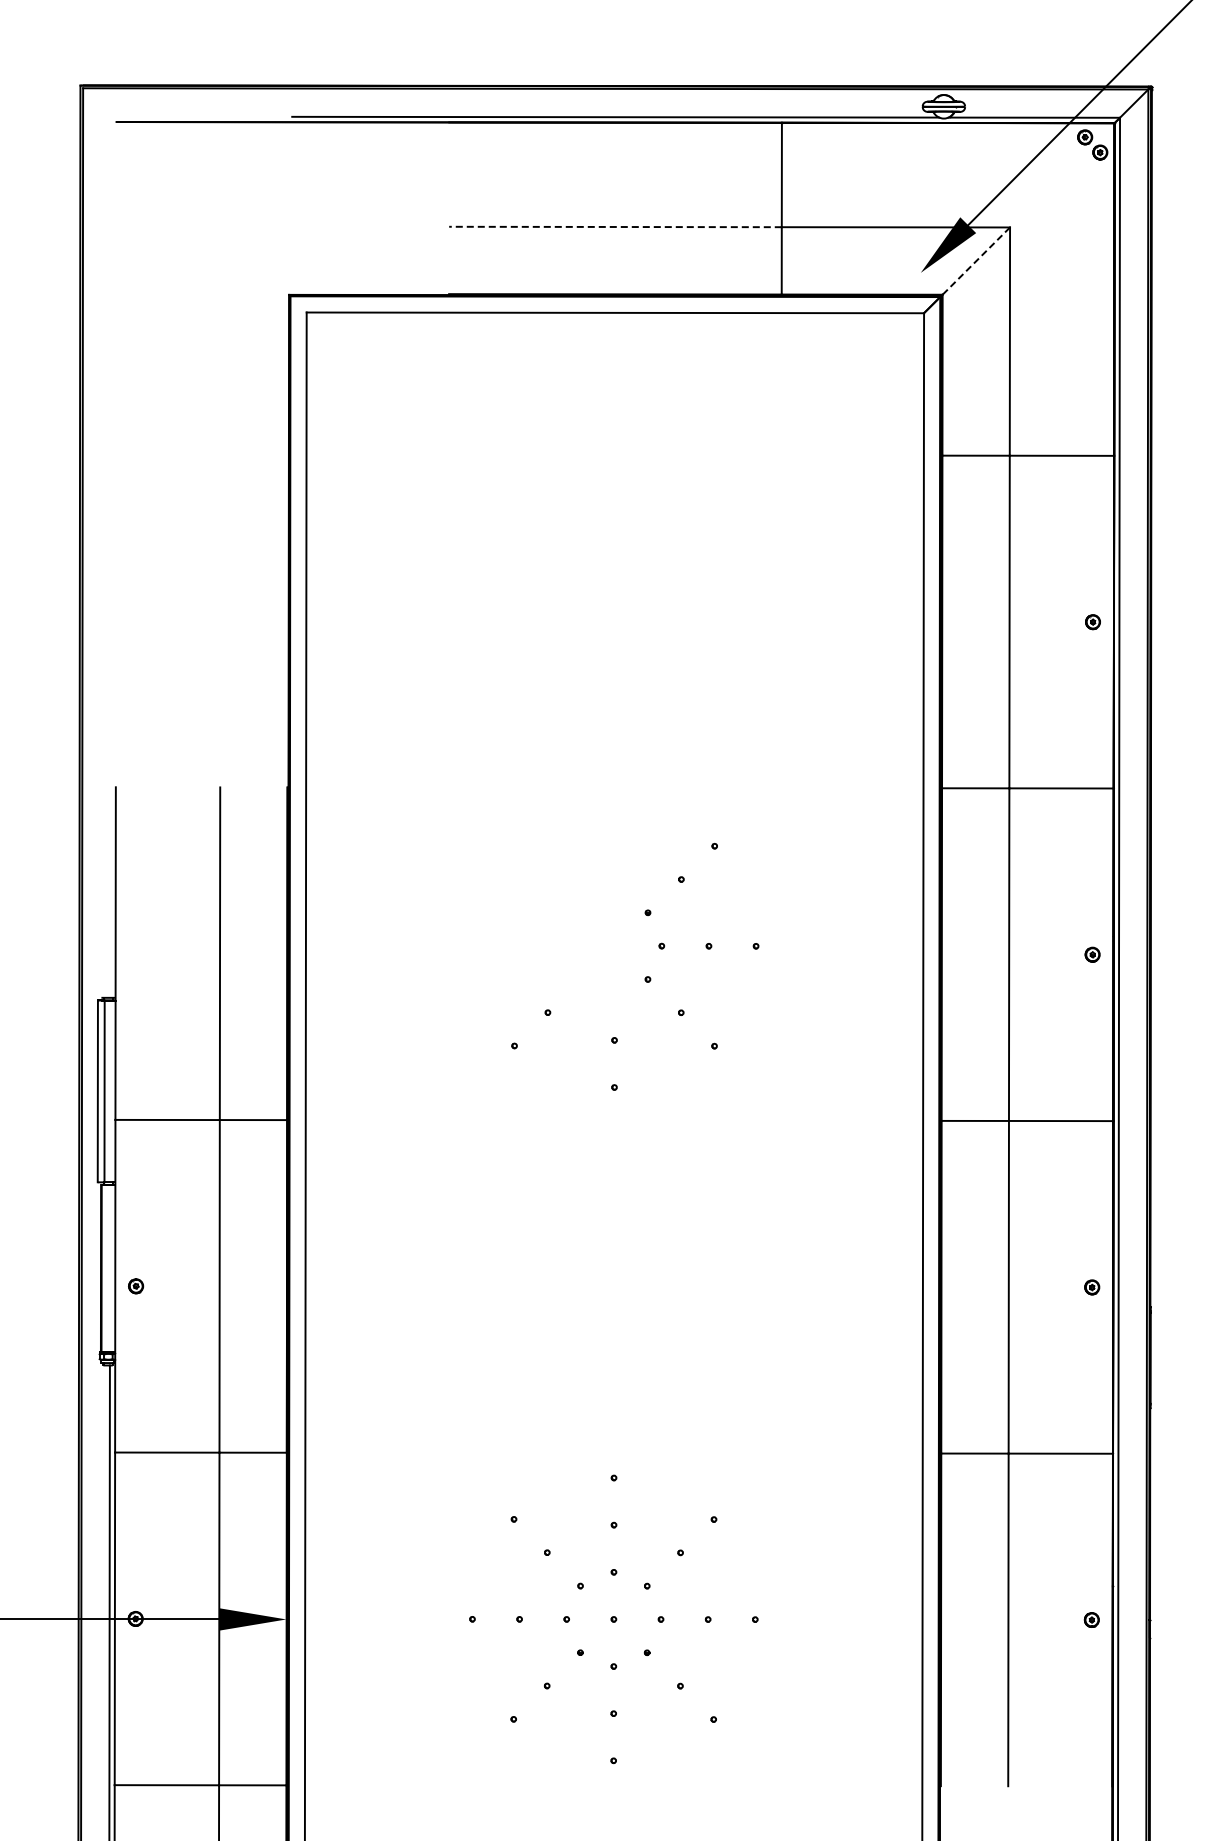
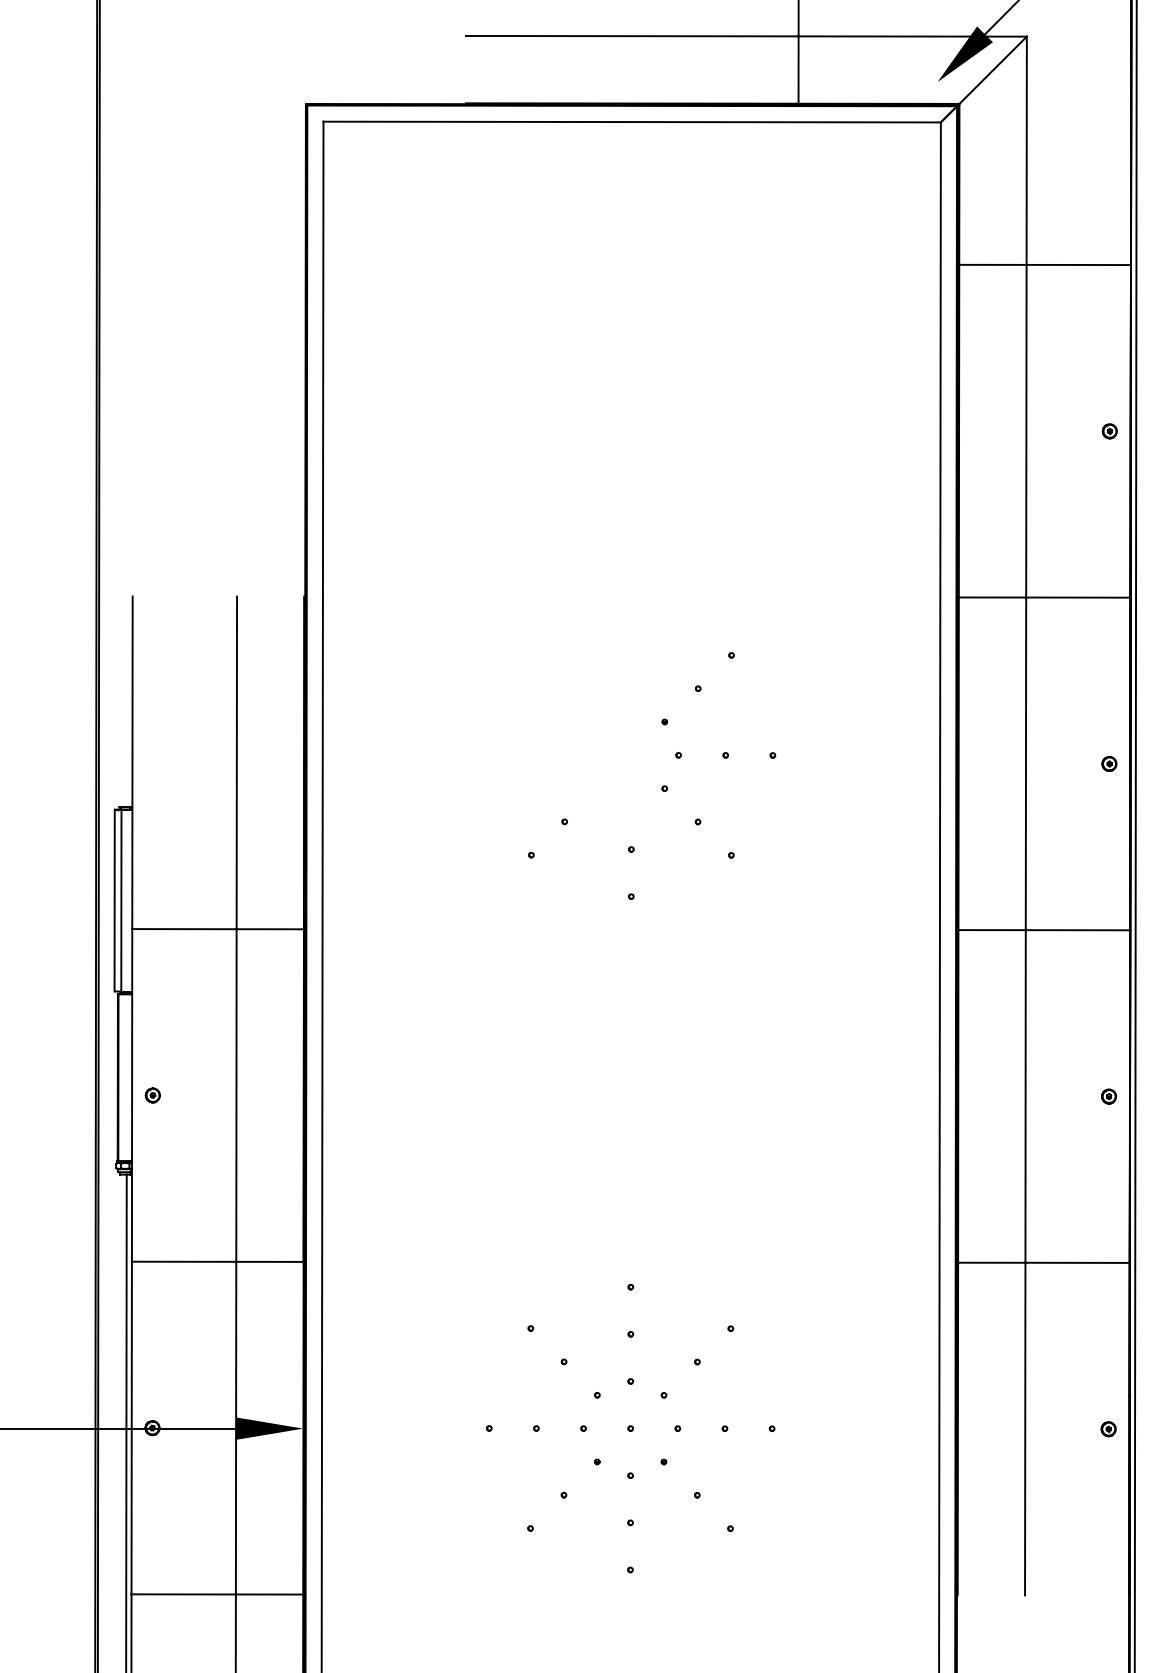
line: (614, 227) -> (631, 36), dashed -> solid
line: (976, 261) -> (993, 70), dashed -> solid

